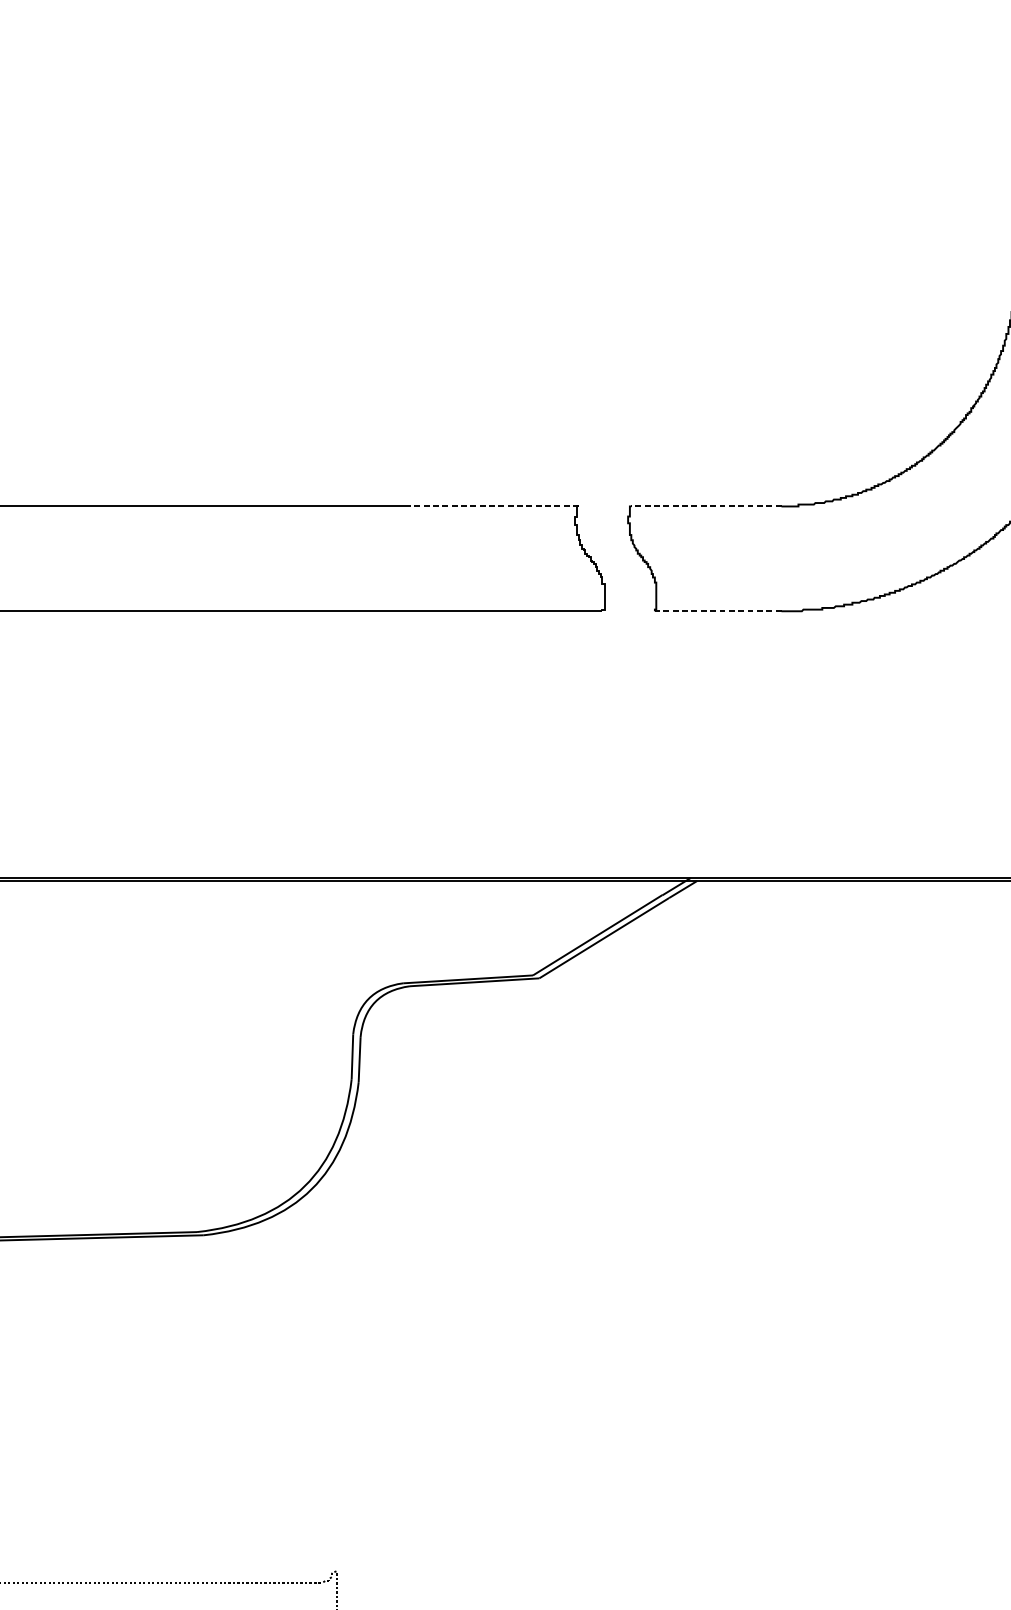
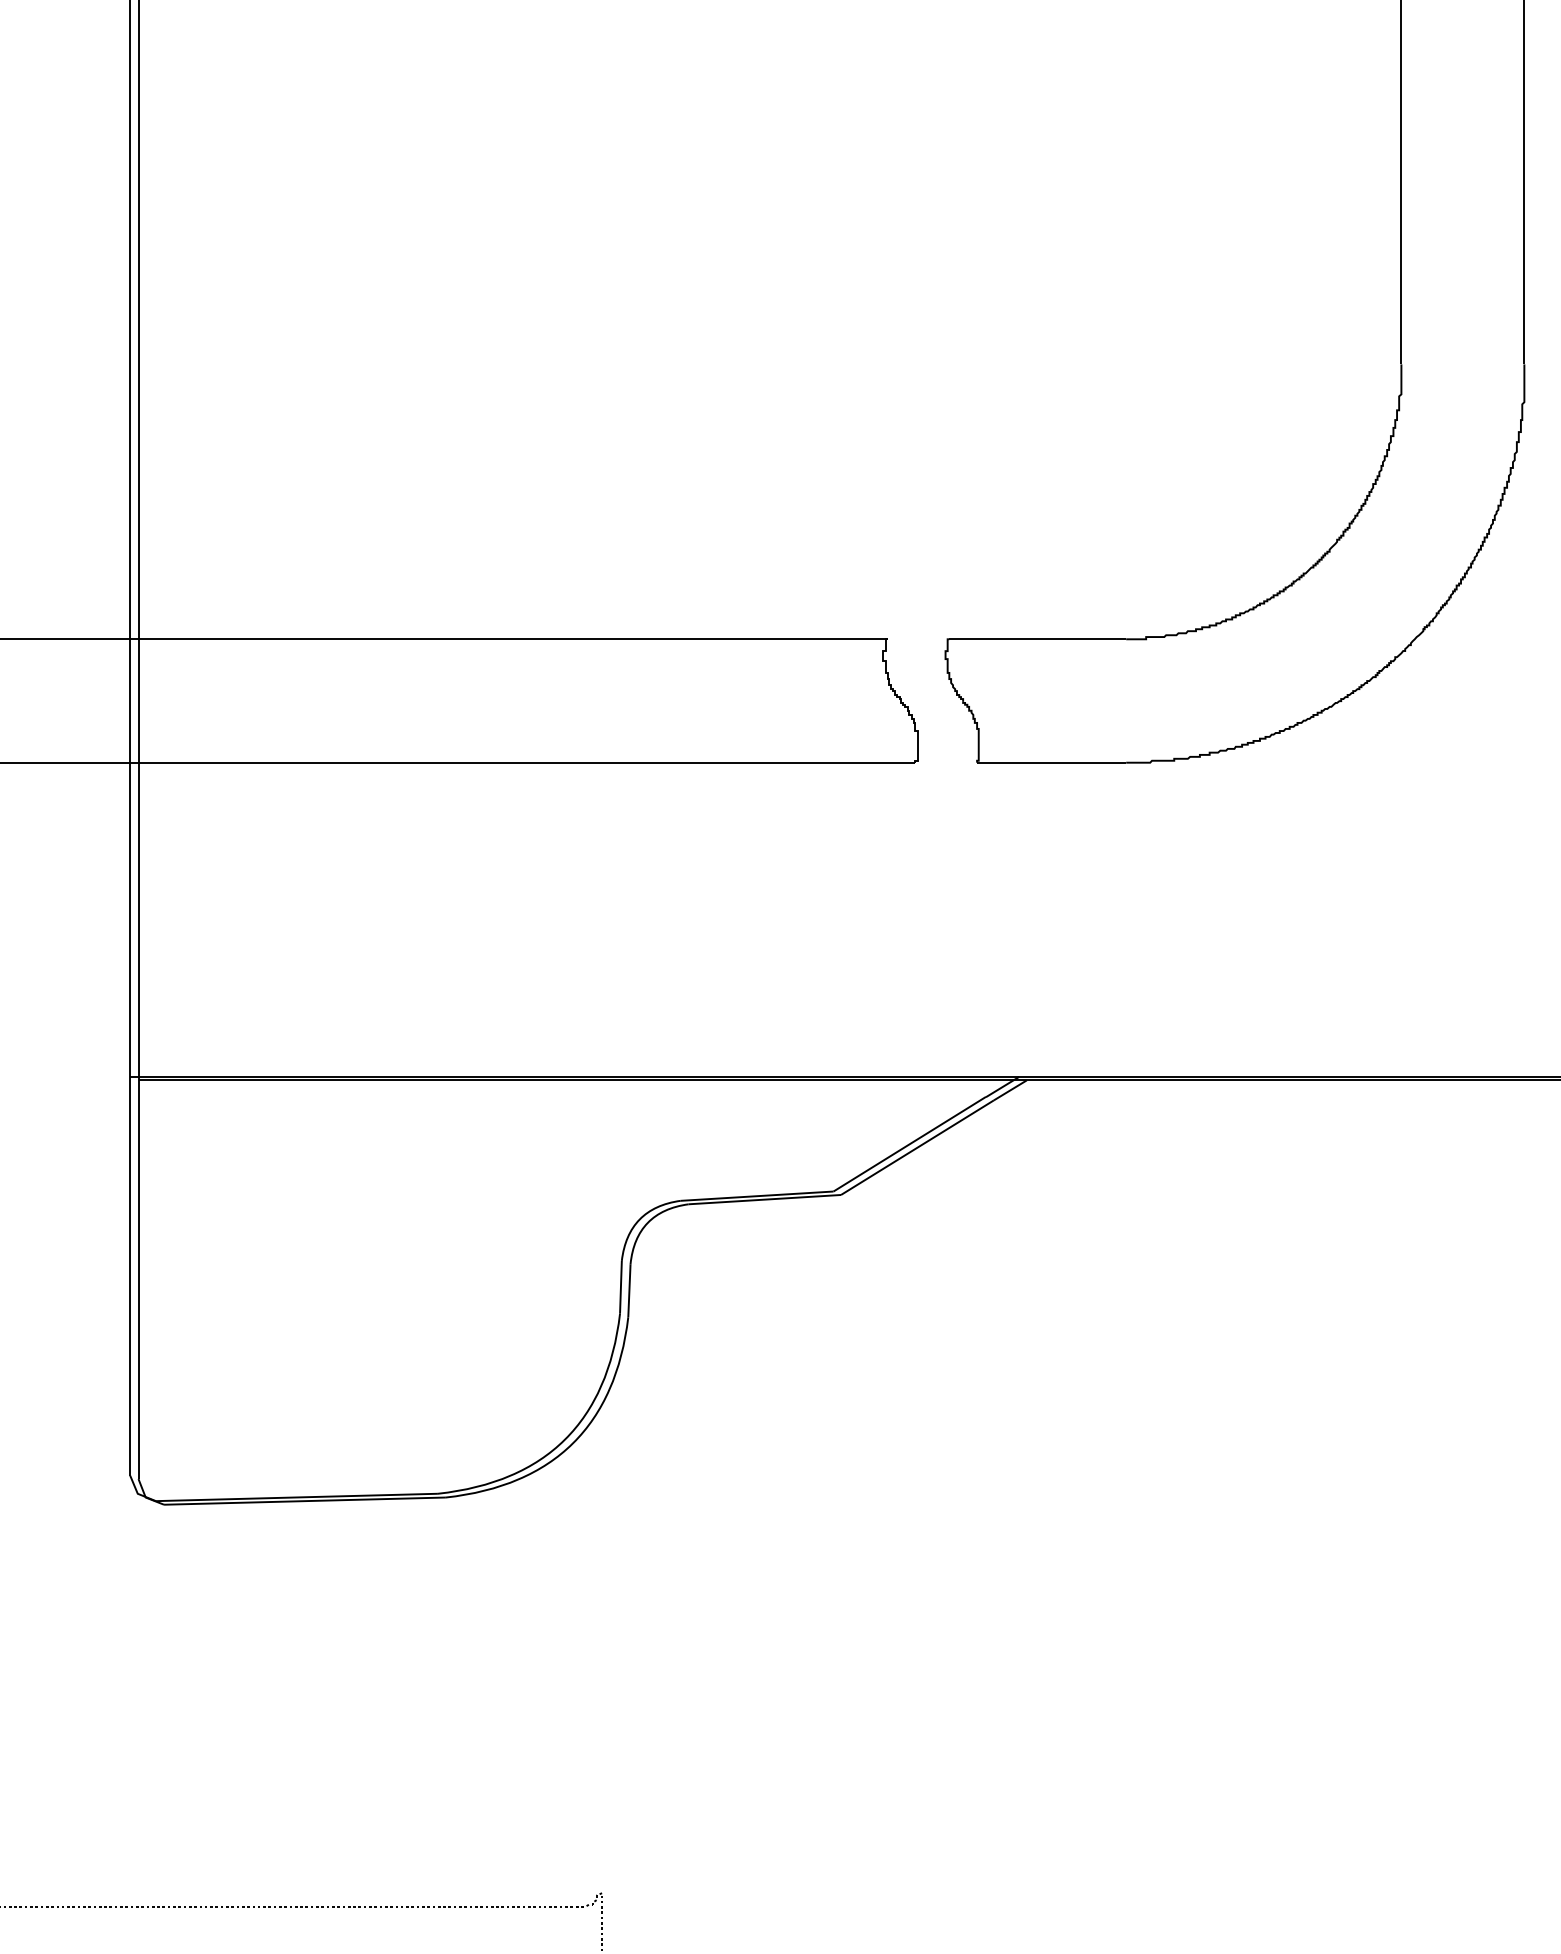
line: (494, 506) -> (788, 639), dashed -> solid
line: (706, 506) -> (1037, 639), dashed -> solid
line: (718, 611) -> (1051, 762), dashed -> solid

